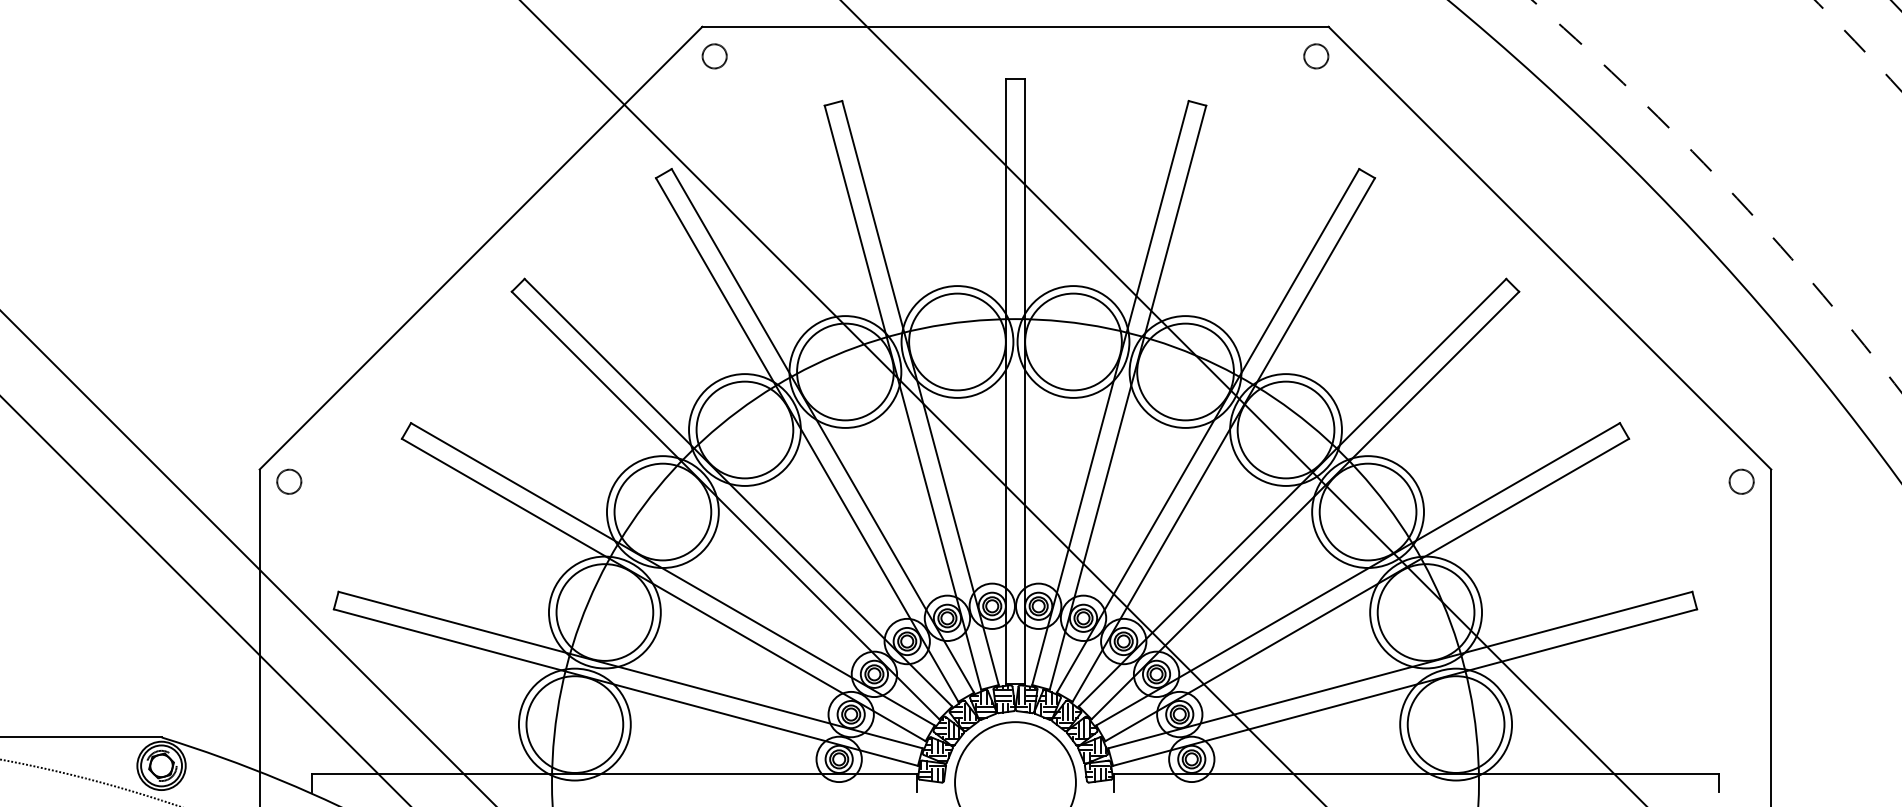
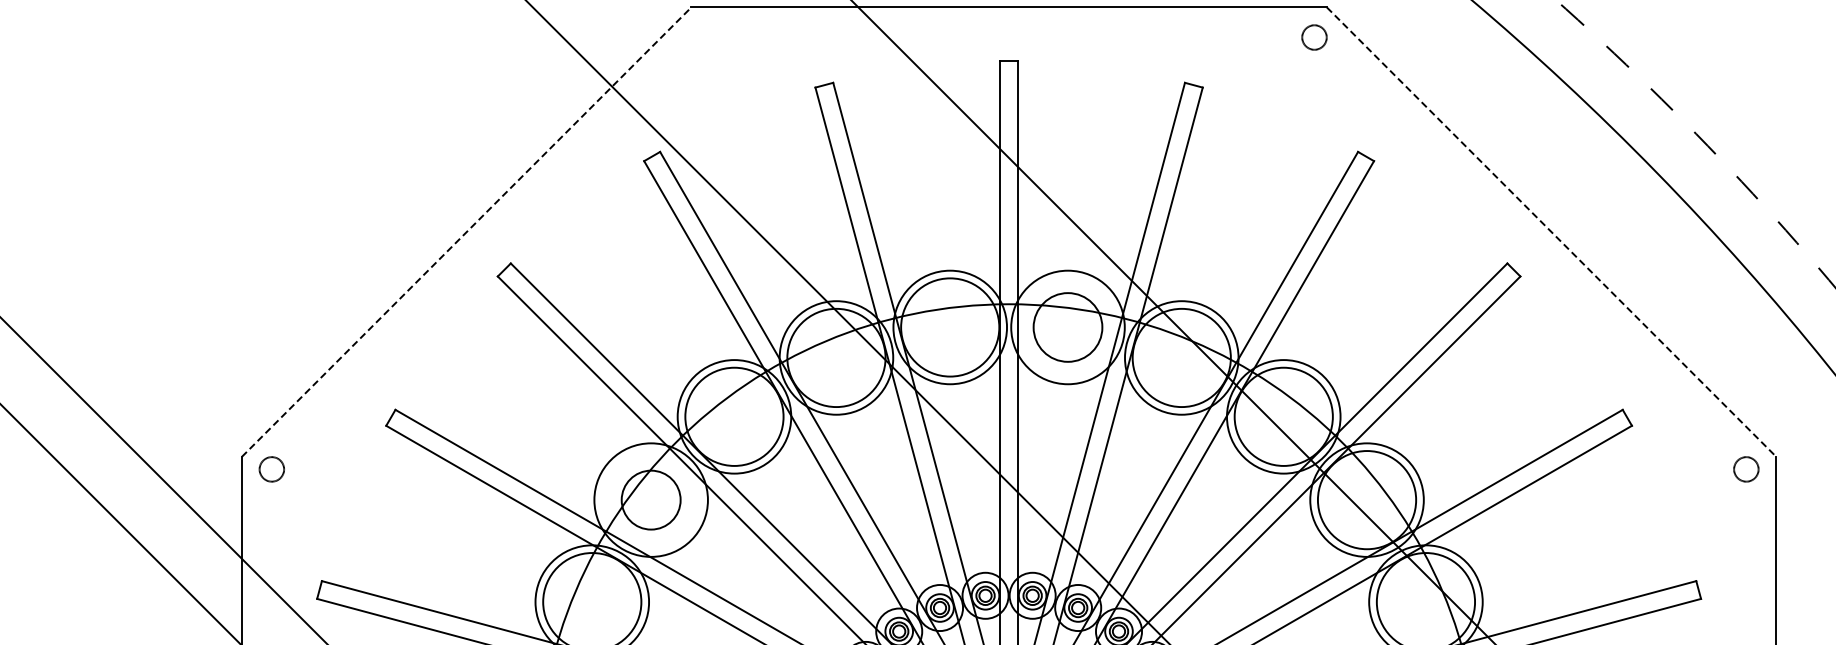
circle: (714, 56) -> (703, 37), removed
line: (481, 247) -> (467, 231), solid -> dashed
line: (1550, 248) -> (1552, 232), solid -> dashed
circle: (1073, 341) -> (1068, 326), size x0.7
circle: (662, 511) -> (650, 499), size x0.6

